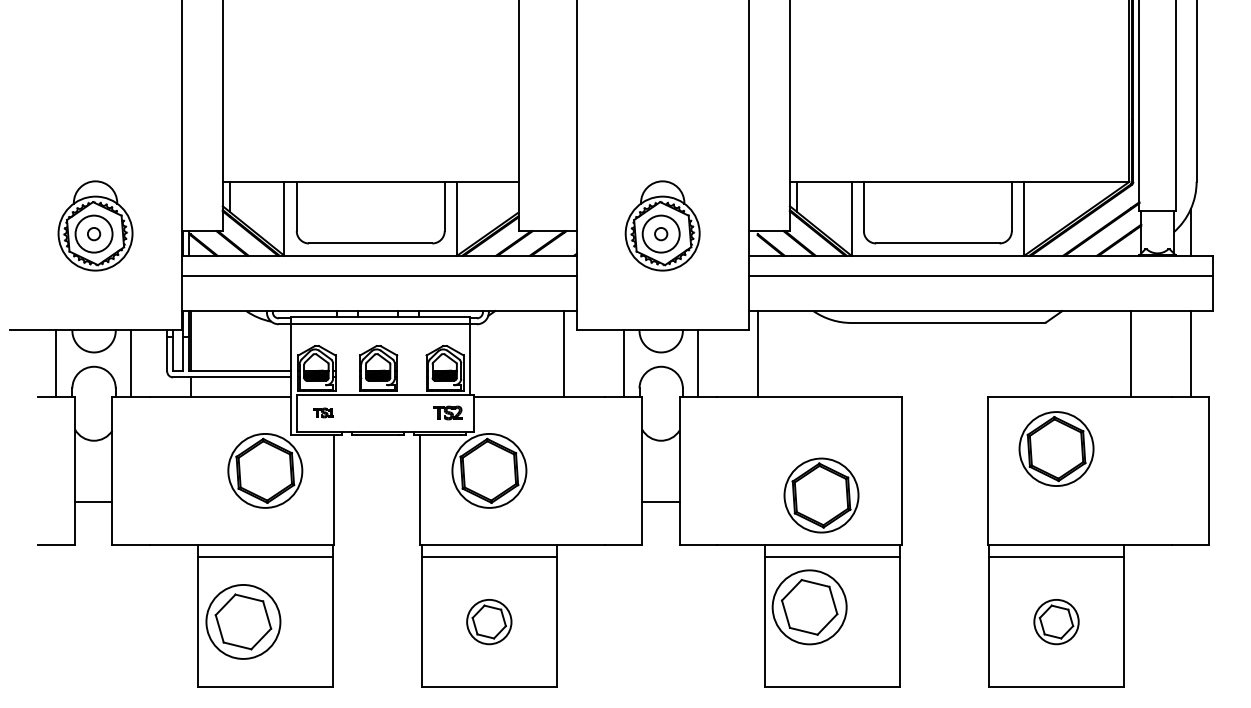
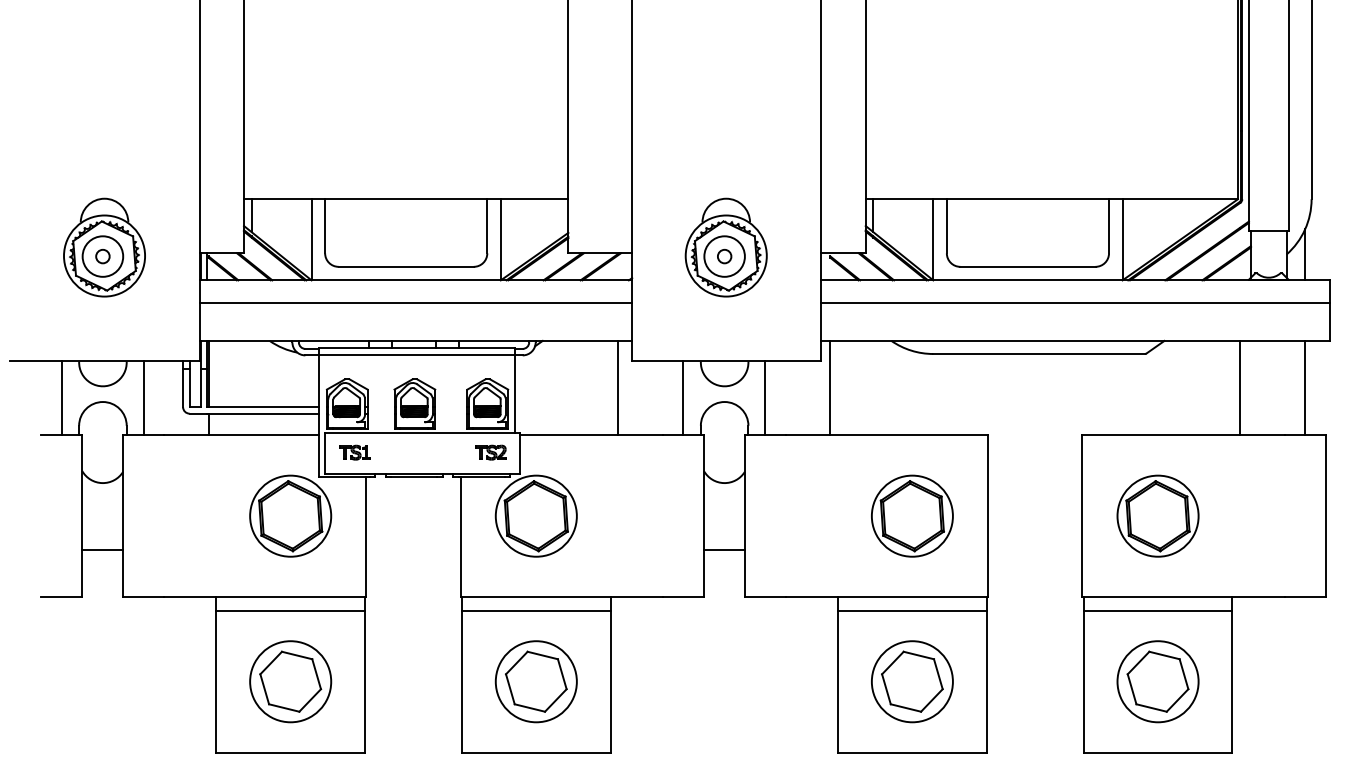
part: (323, 412) -> (354, 452), size x1.43
part: (1056, 448) -> (1157, 515), moved
part: (821, 494) -> (912, 515), moved
part: (809, 607) -> (912, 681), moved
part: (243, 621) -> (290, 681), moved
part: (488, 621) -> (535, 681), size x1.67
part: (1056, 621) -> (1157, 681), size x1.67

